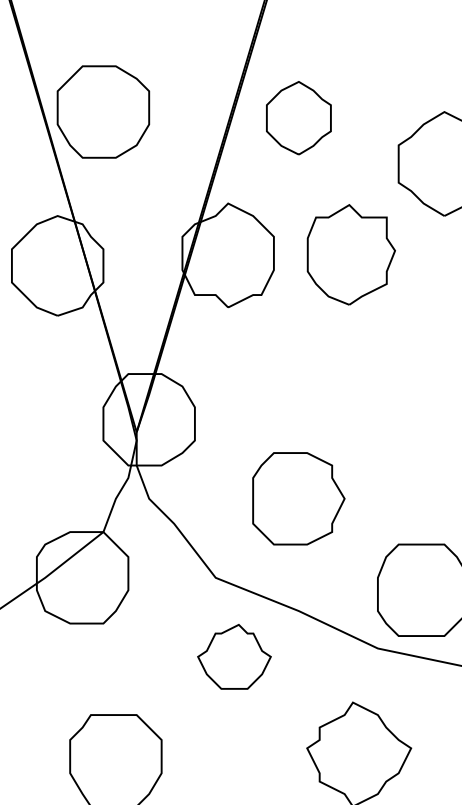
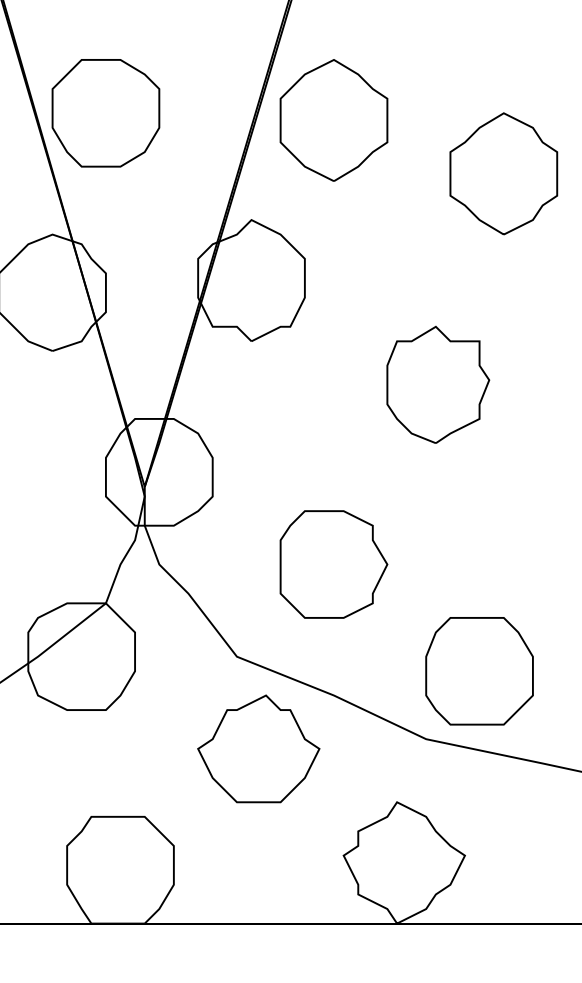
part: (298, 118) -> (333, 120), size x1.43
part: (351, 254) -> (438, 384), moved
part: (234, 656) -> (258, 748), size x1.43

